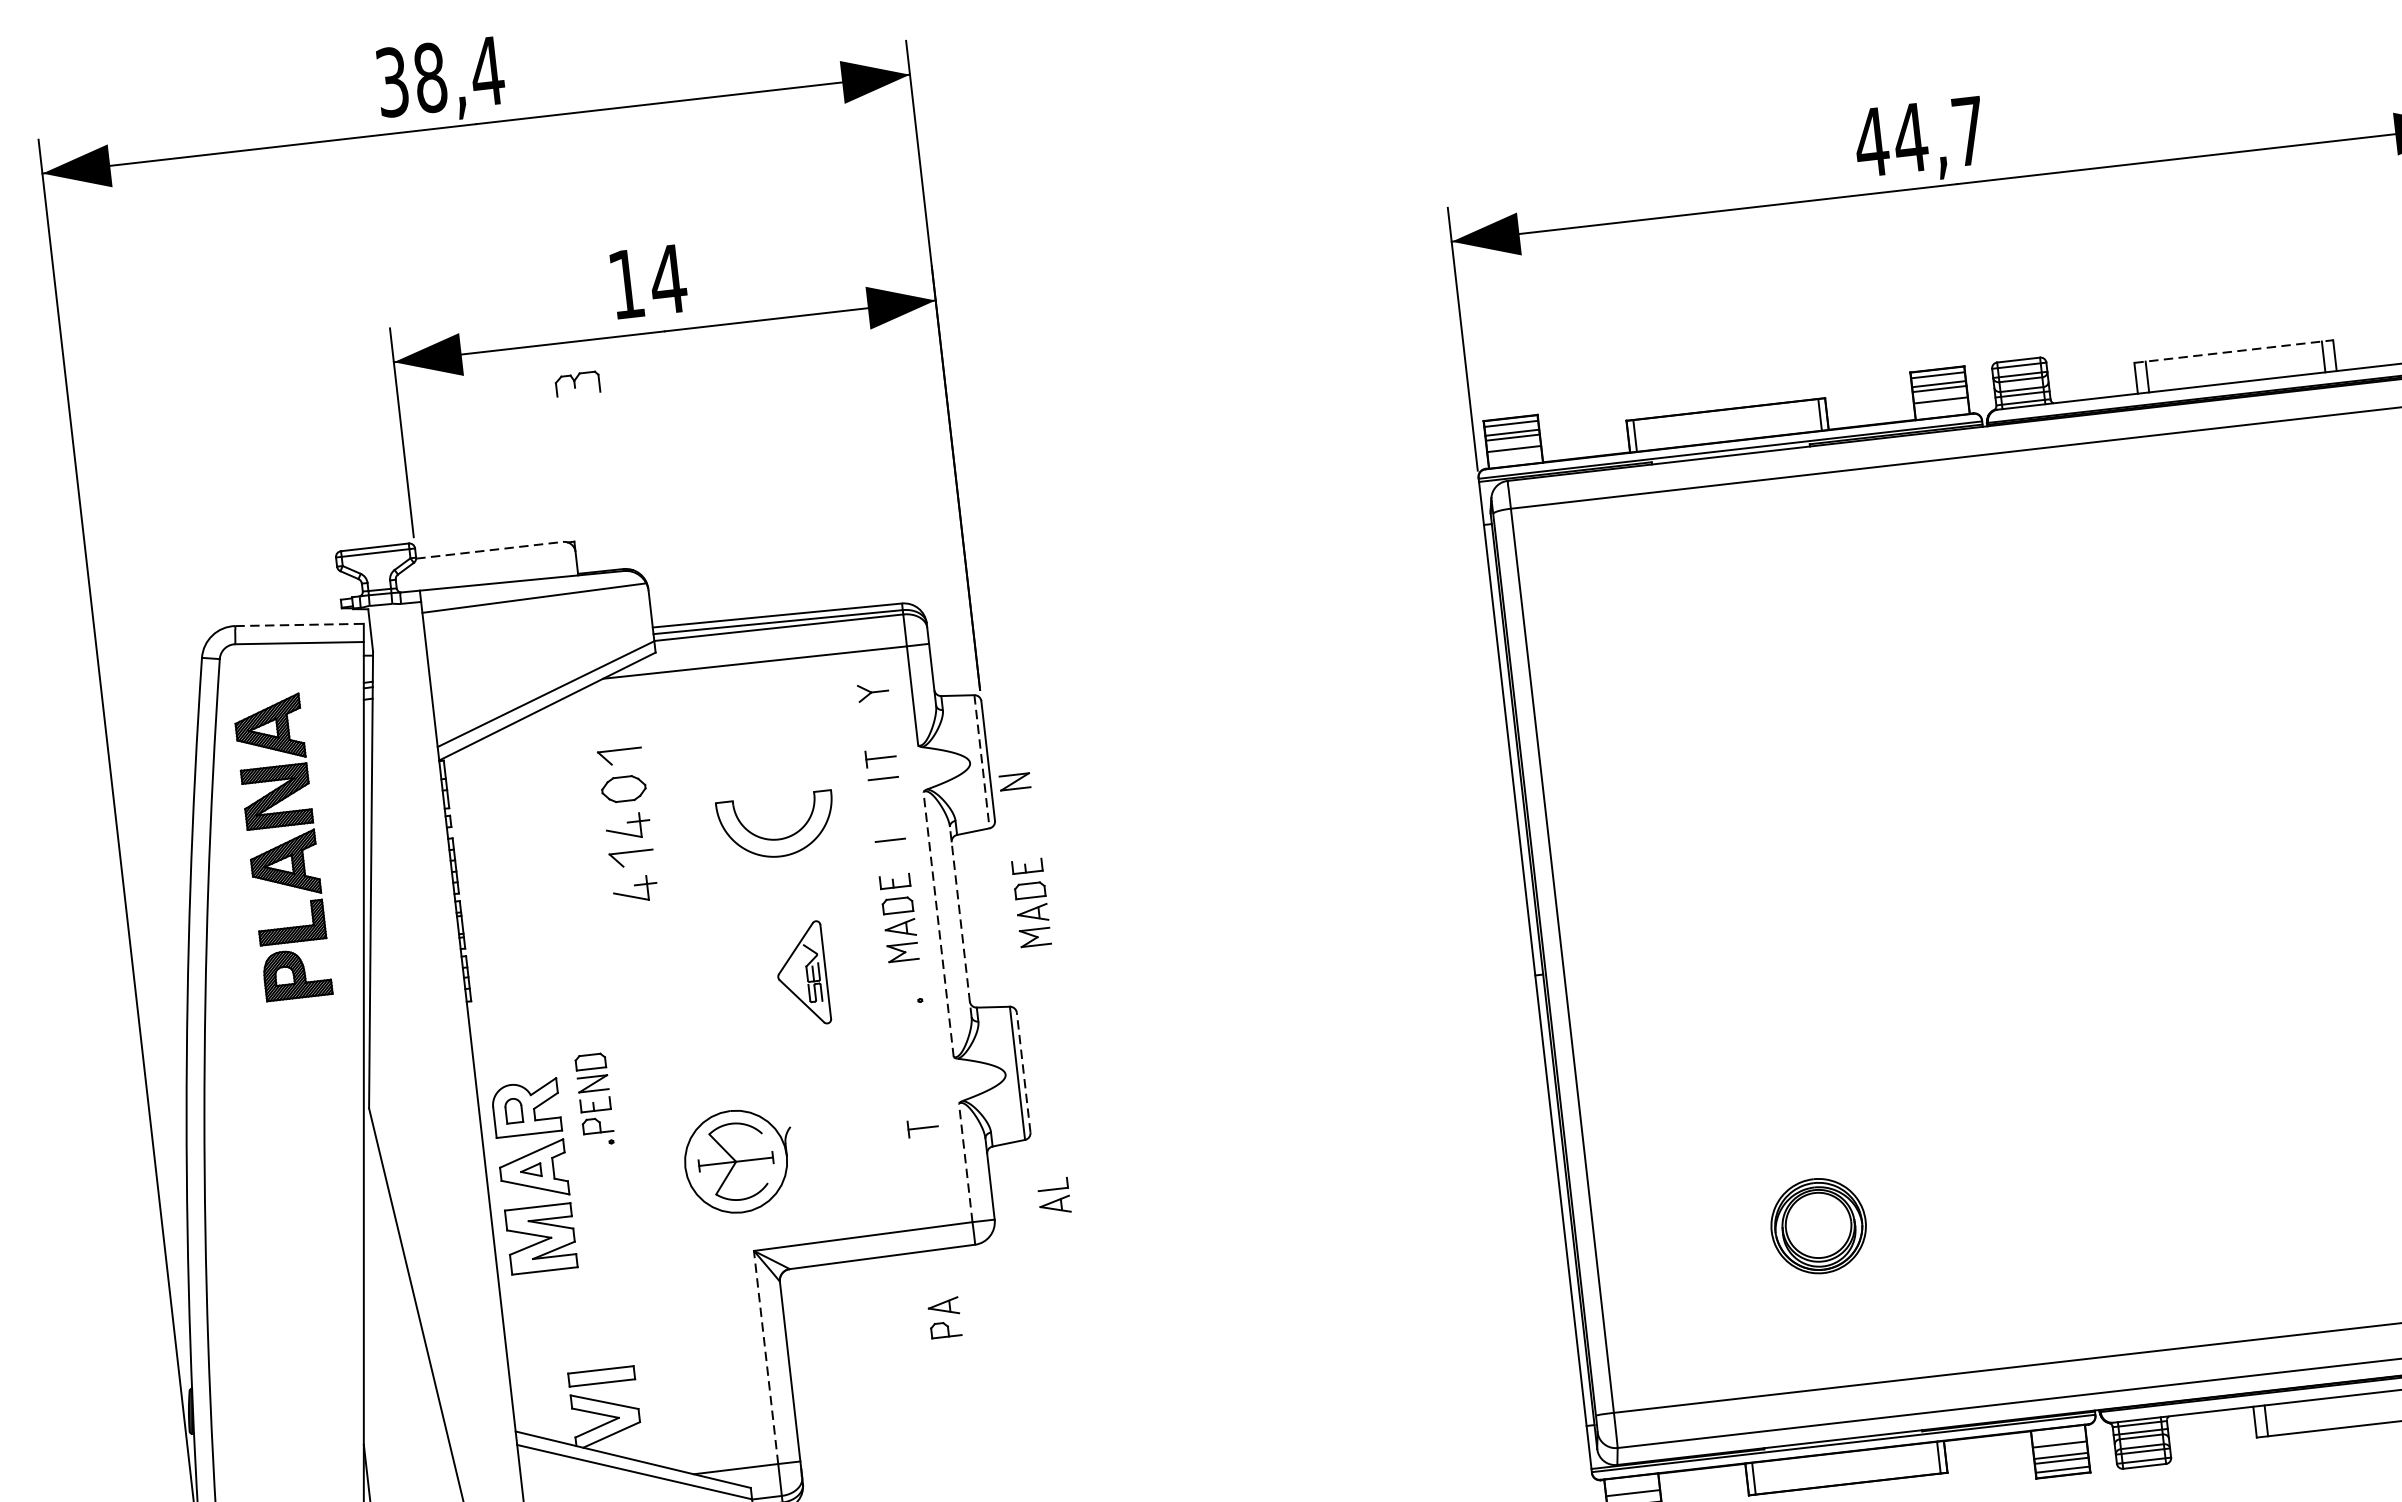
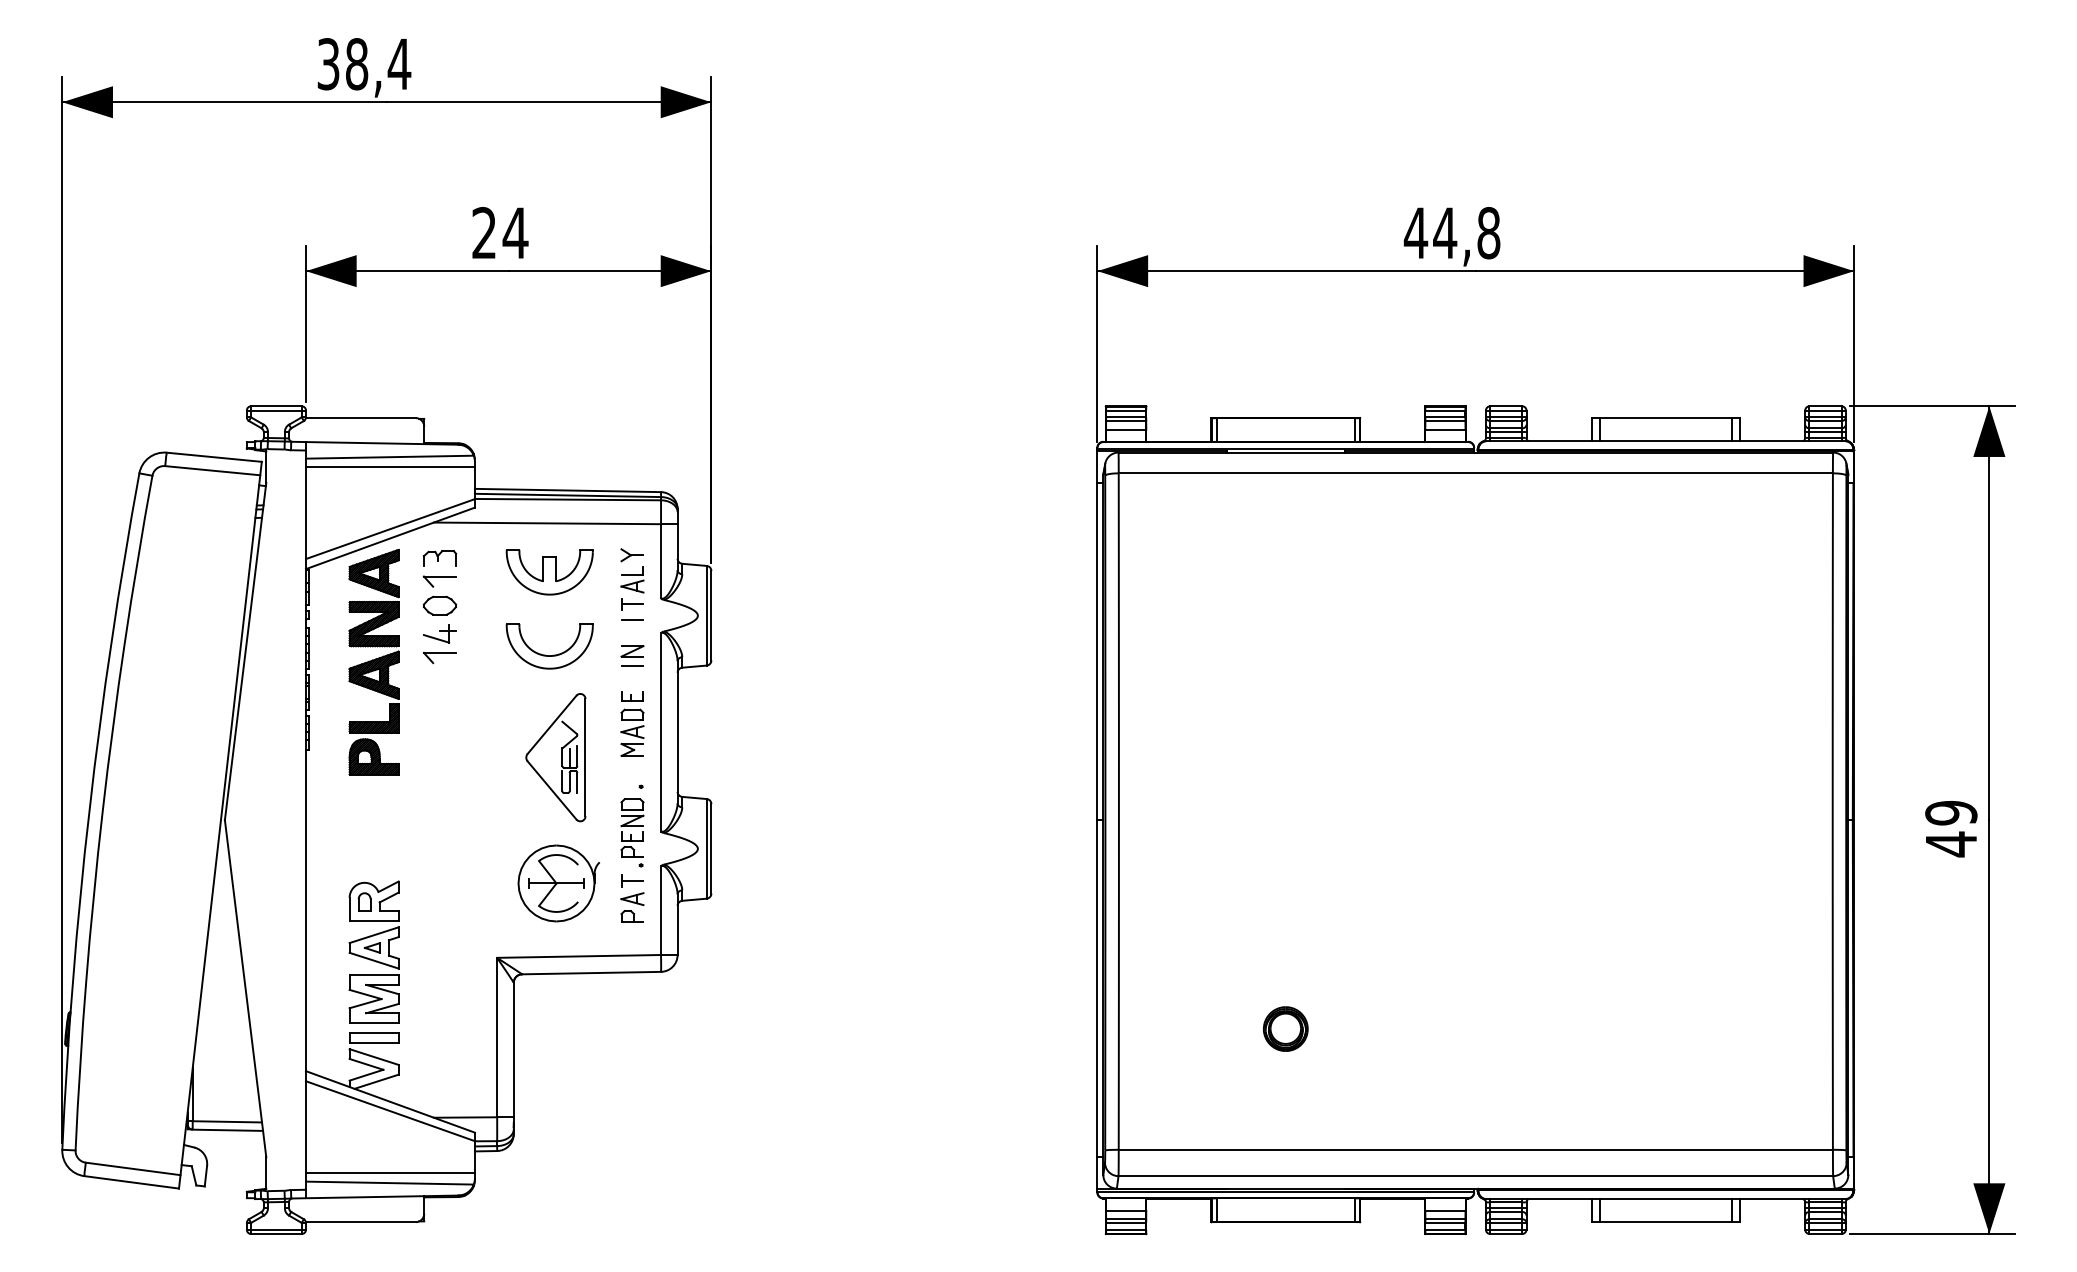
text: (1968, 131) -> (1488, 233), 44,7 -> 44,8
text: (625, 283) -> (483, 232), 14 -> 24
line: (2234, 351) -> (1666, 418), dashed -> solid
part: (577, 383) -> (439, 558), moved
line: (489, 550) -> (360, 418), dashed -> solid
line: (535, 611) -> (389, 467), added
line: (299, 625) -> (214, 457), dashed -> solid
part: (765, 727) -> (549, 572), added
line: (981, 761) -> (706, 615), dashed -> solid
part: (1015, 782) -> (632, 651), moved
part: (281, 847) -> (373, 662), moved
part: (634, 889) -> (439, 680), removed
part: (1031, 902) -> (731, 723), removed
line: (960, 920) -> (677, 731), dashed -> solid
line: (939, 923) -> (661, 731), dashed -> solid
part: (801, 974) -> (555, 757), size x1.67
line: (1023, 1072) -> (711, 848), dashed -> solid
part: (594, 1099) -> (632, 832), moved
part: (738, 1161) -> (558, 883), moved
line: (966, 1162) -> (661, 910), dashed -> solid
part: (533, 1175) -> (373, 951), moved
part: (1054, 1195) -> (632, 579), moved
part: (1818, 1225) -> (1285, 1028), size x0.62
part: (944, 1318) -> (632, 907), moved
line: (766, 1357) -> (497, 1037), dashed -> solid

